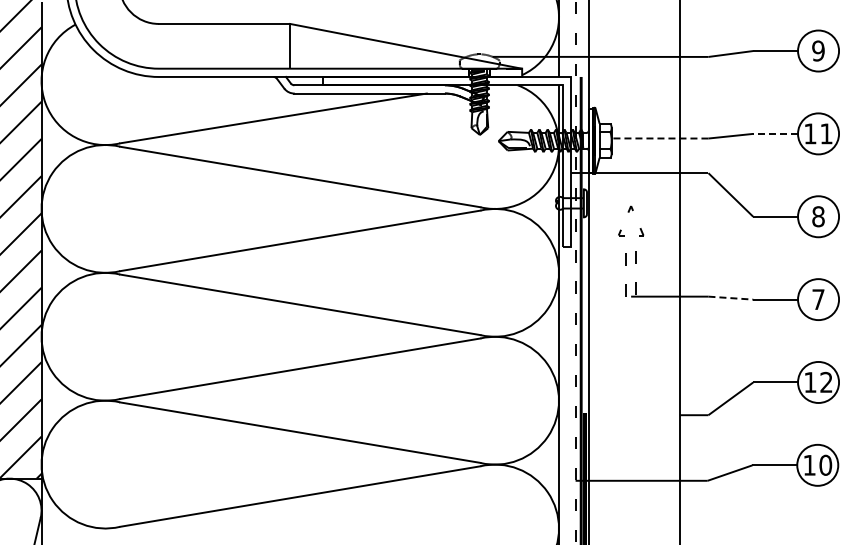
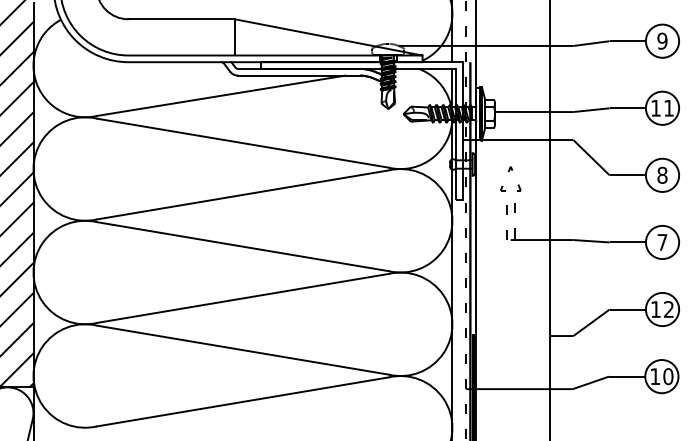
line: (775, 133) -> (627, 107), dashed -> solid
line: (659, 138) -> (533, 112), dashed -> solid
line: (731, 298) -> (592, 241), dashed -> solid

